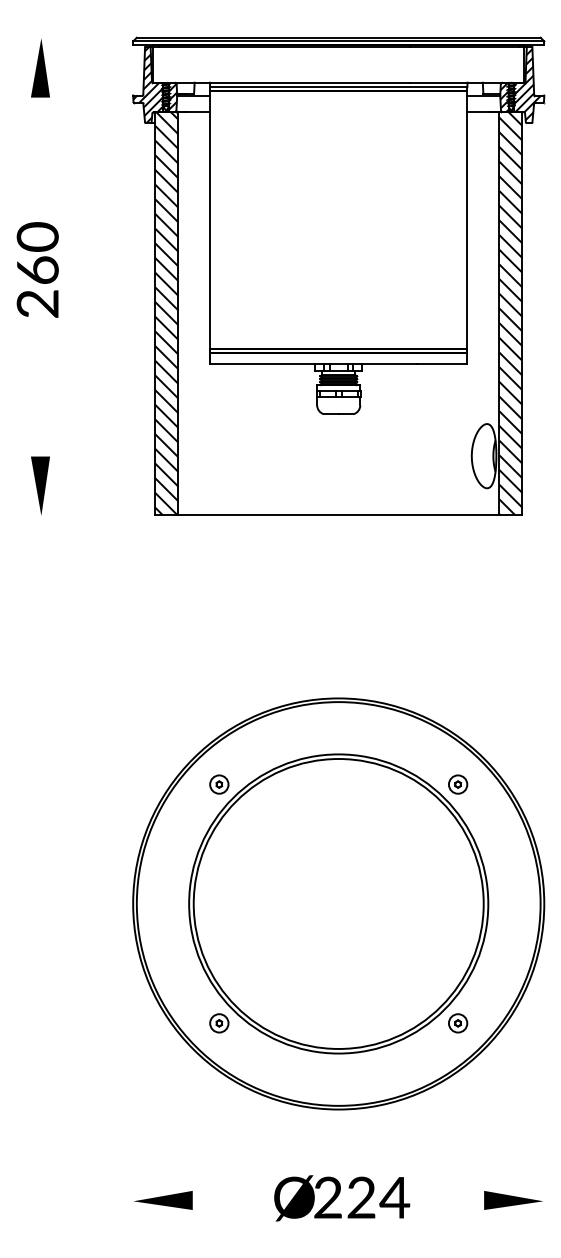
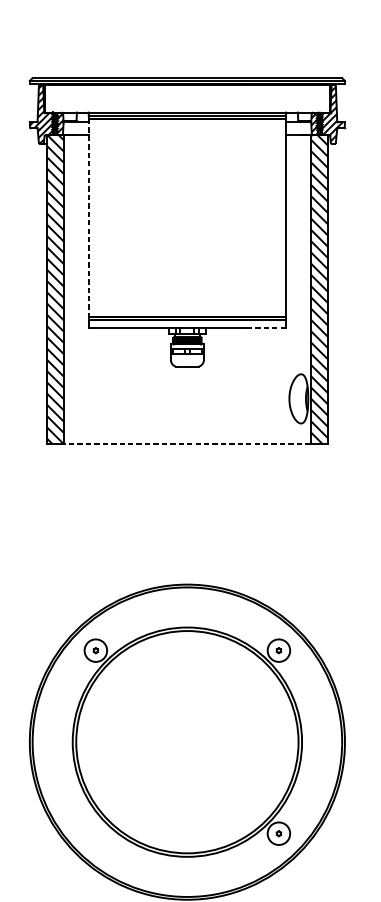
line: (210, 227) -> (89, 223), solid -> dashed
line: (441, 364) -> (266, 328), solid -> dashed
line: (338, 514) -> (187, 443), solid -> dashed
circle: (219, 784) -> (96, 650), size x1.6
circle: (457, 784) -> (278, 650), size x1.6
part: (219, 1023) -> (96, 833), removed
circle: (457, 1023) -> (278, 833), size x1.6

